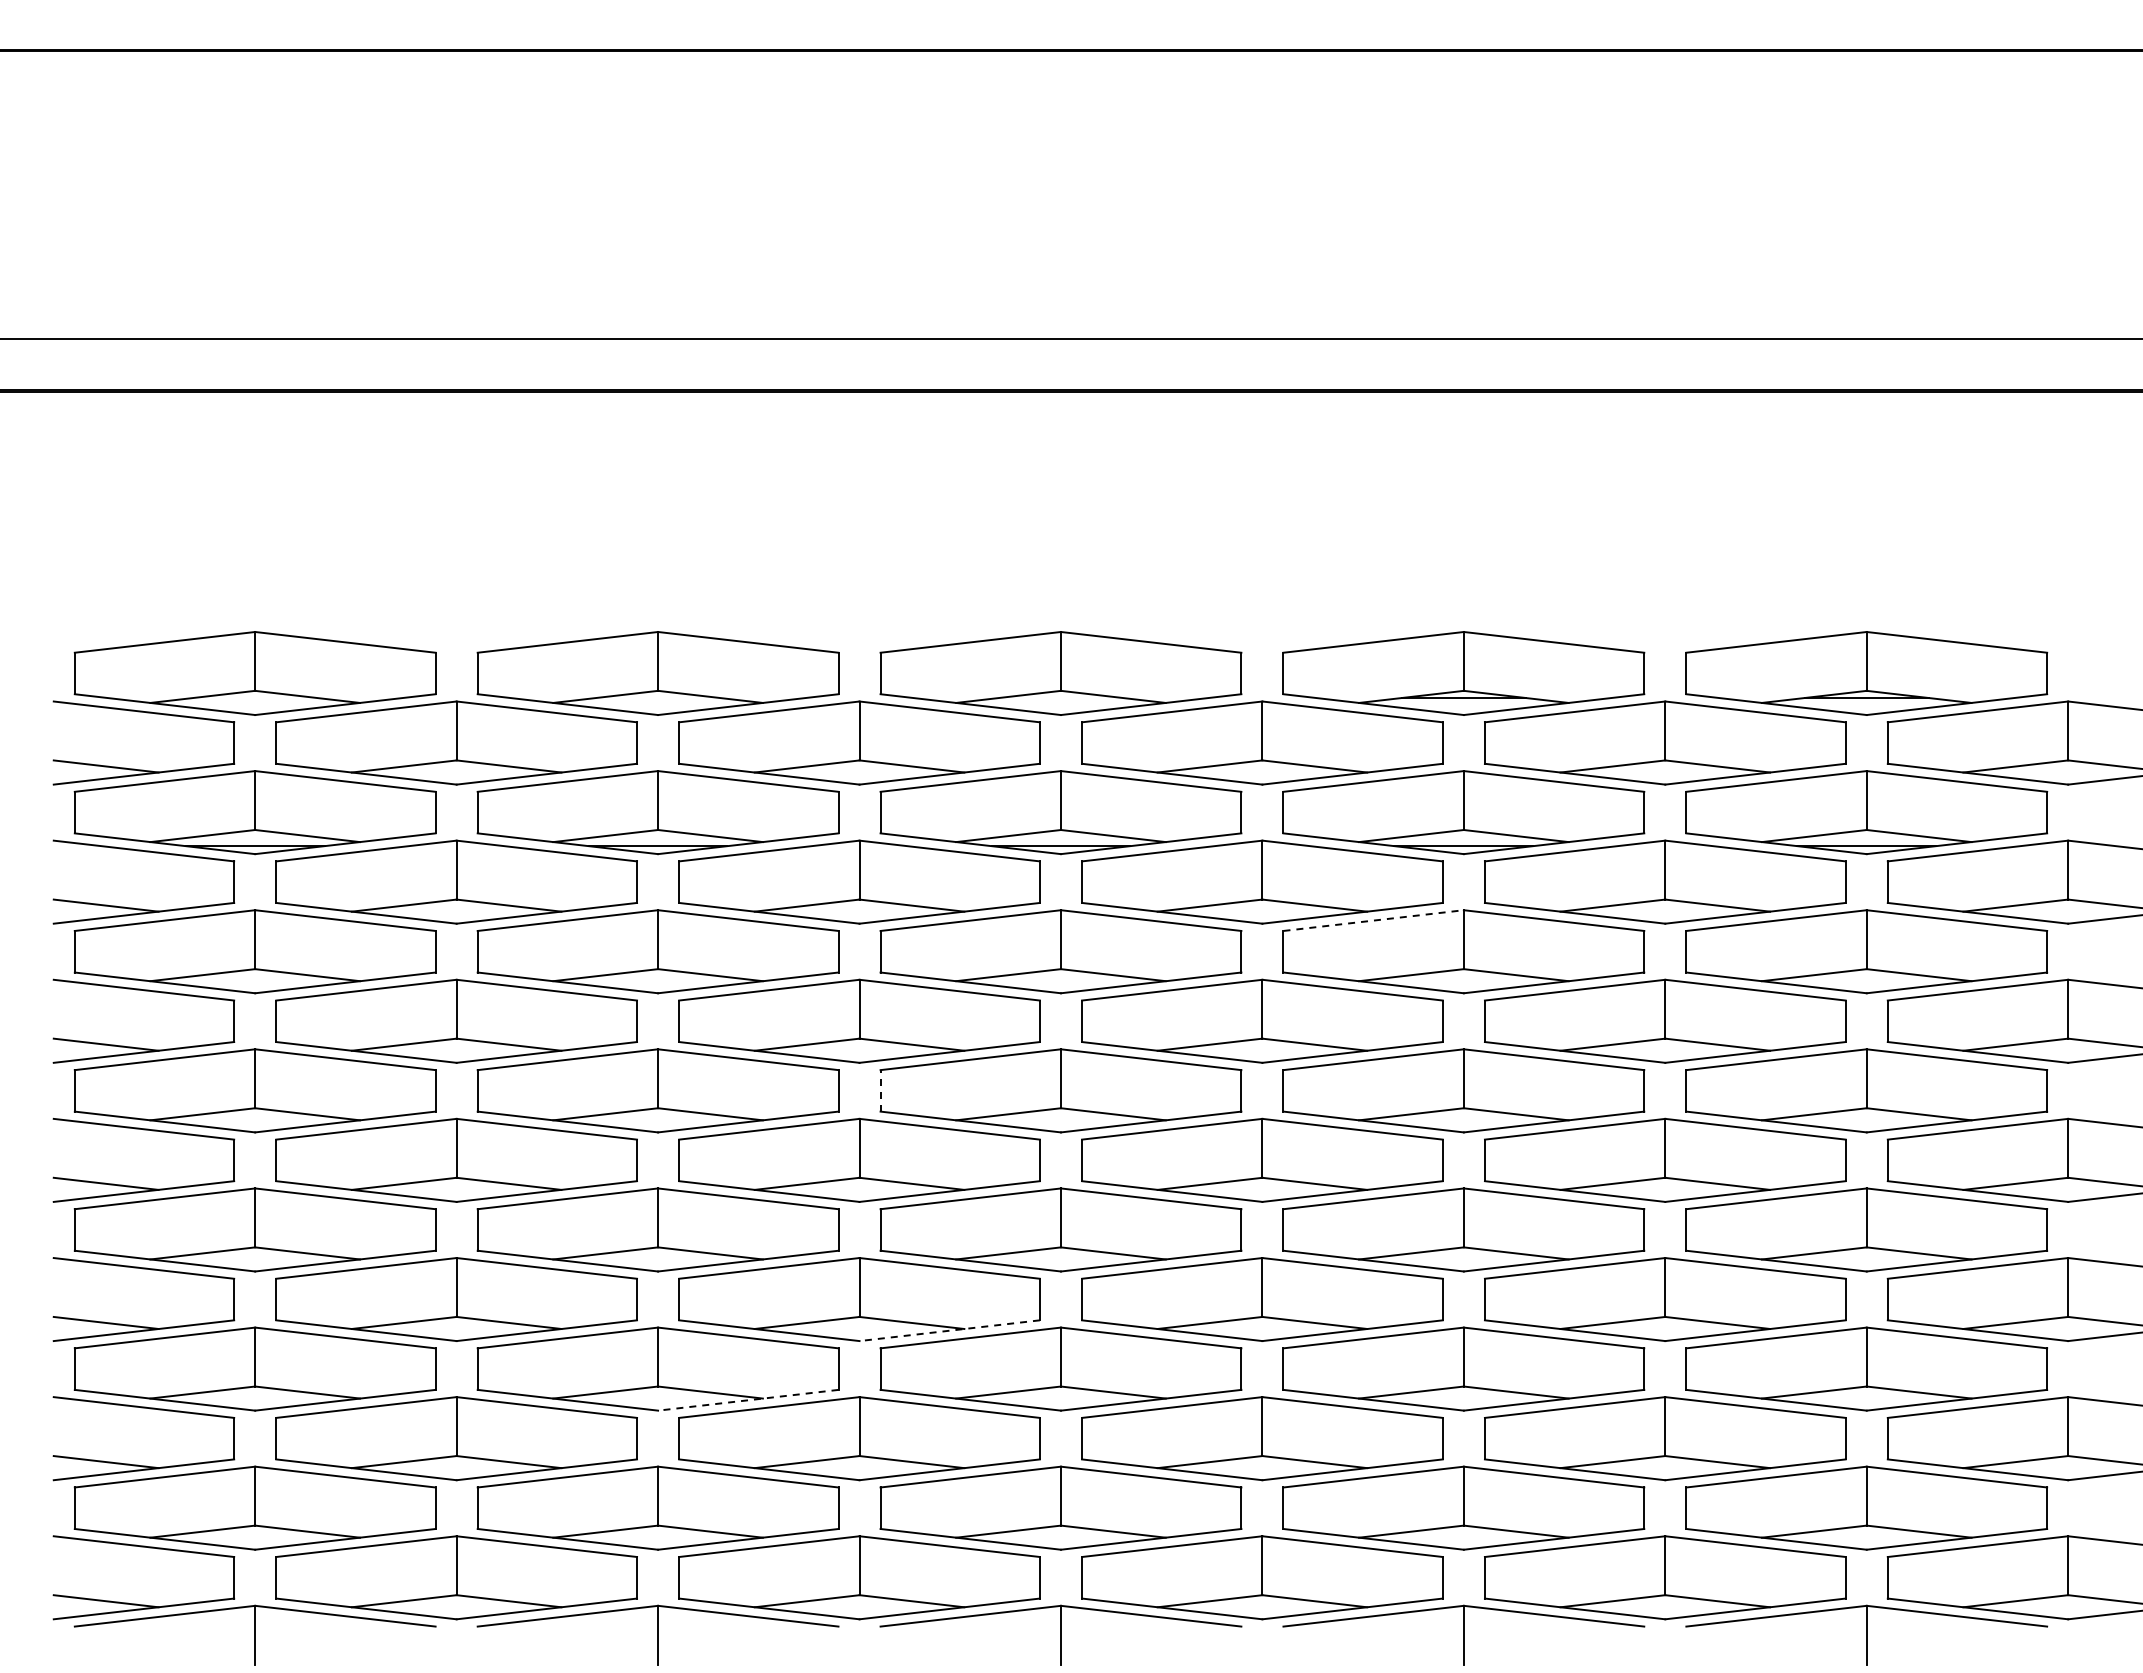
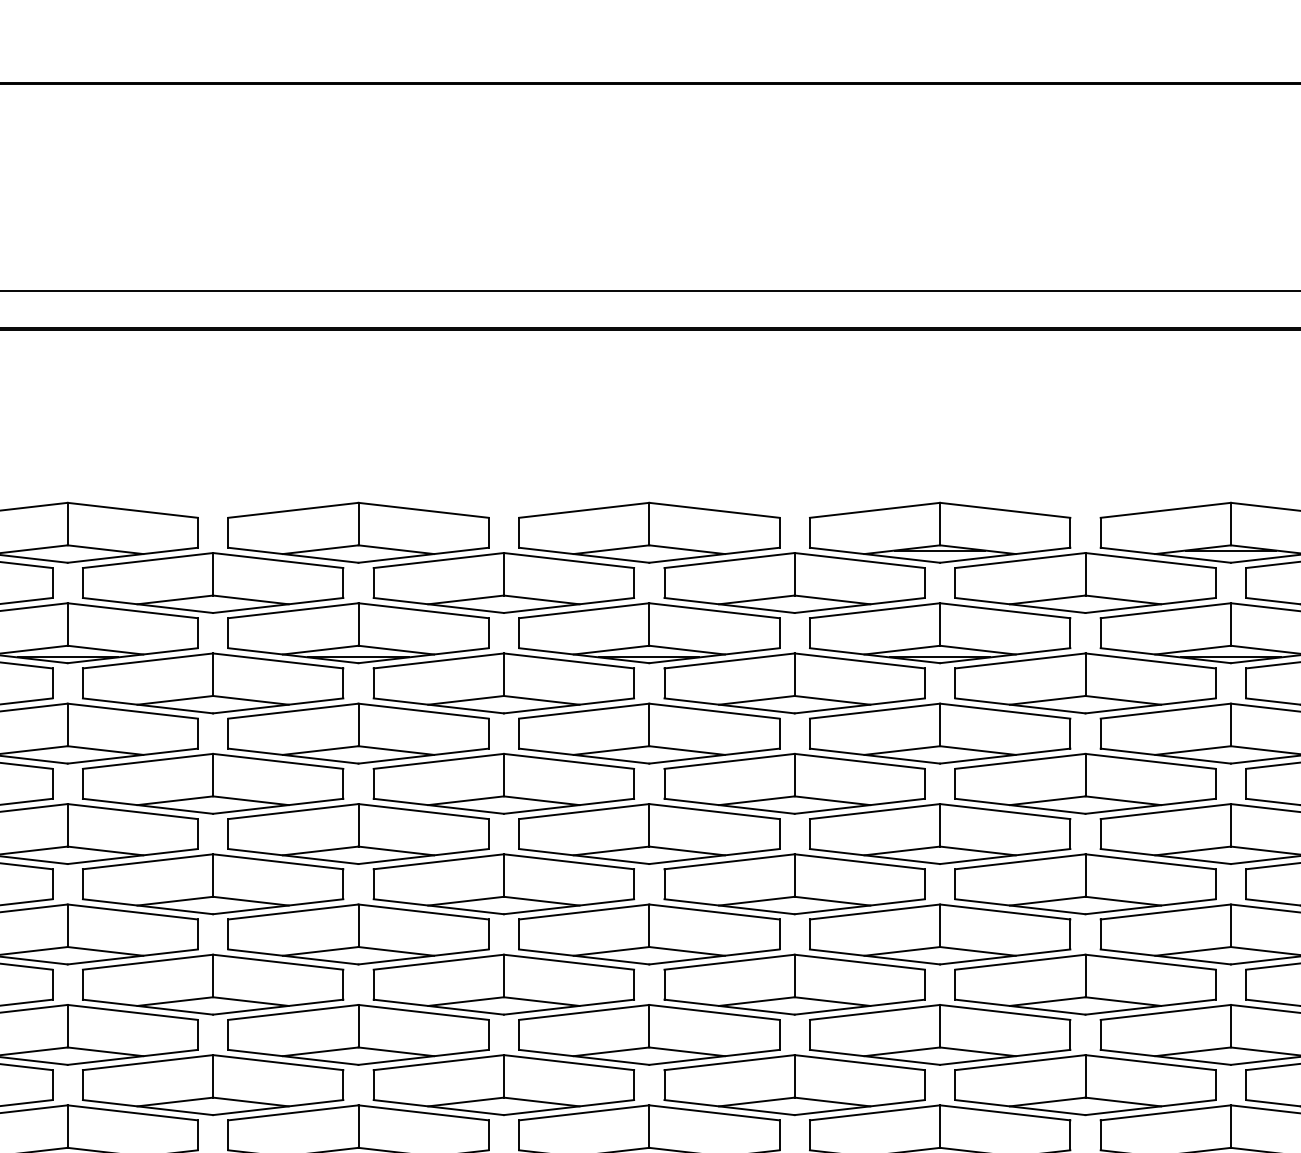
line: (1373, 920) -> (874, 711), dashed -> solid
line: (880, 1090) -> (519, 833), dashed -> solid
line: (949, 1330) -> (568, 1007), dashed -> solid
line: (748, 1400) -> (423, 1057), dashed -> solid

